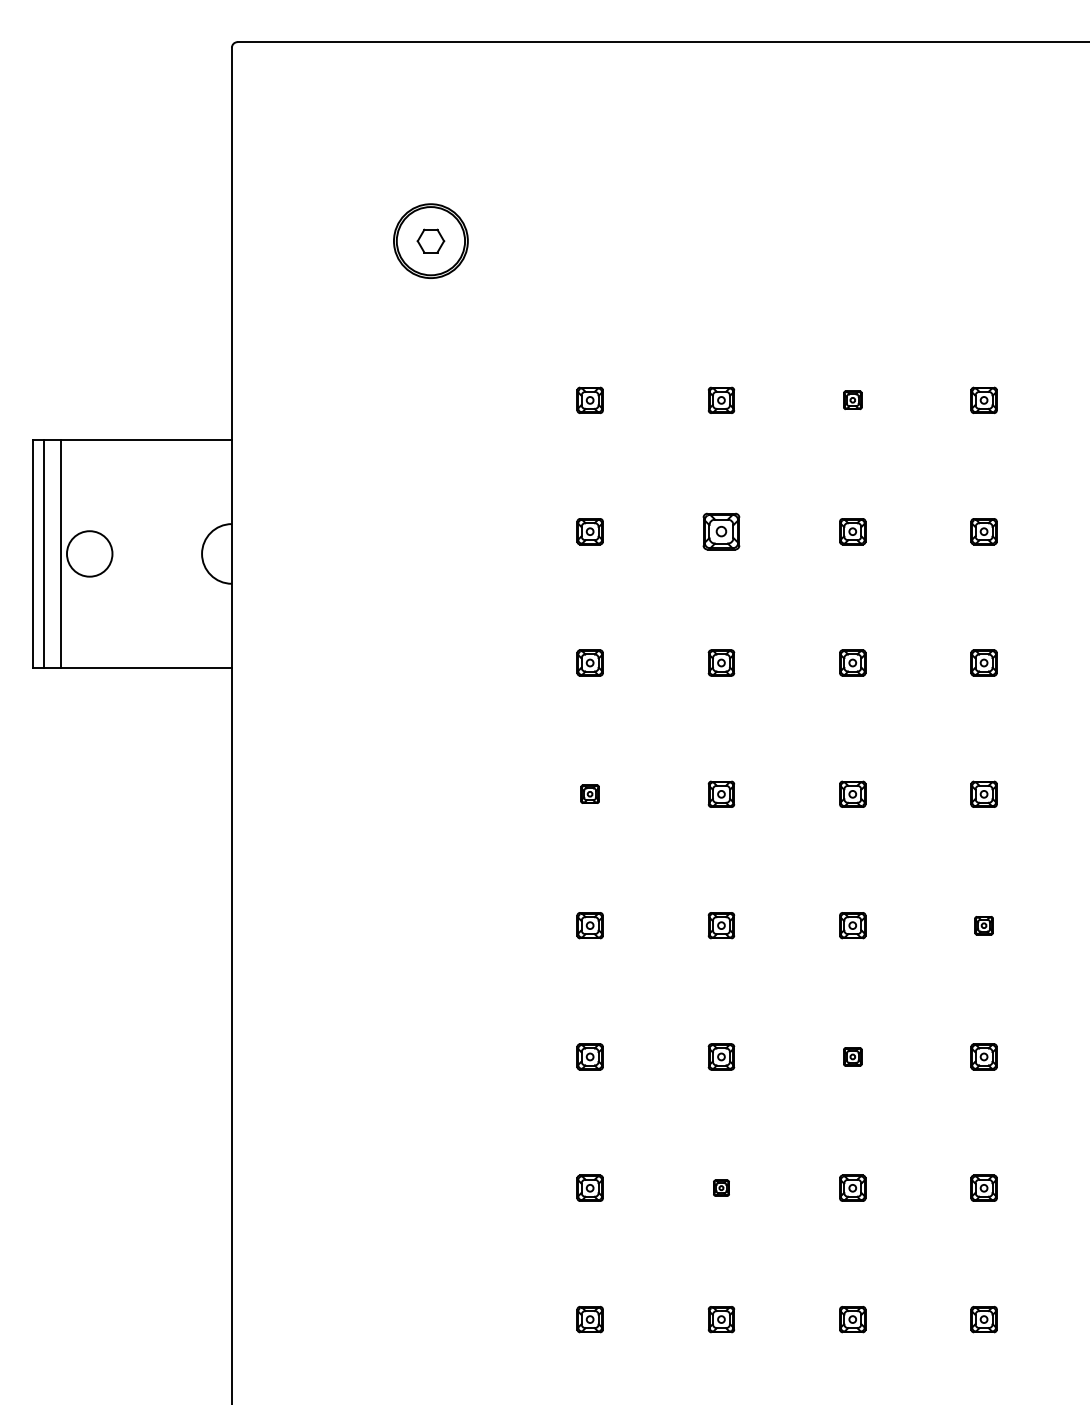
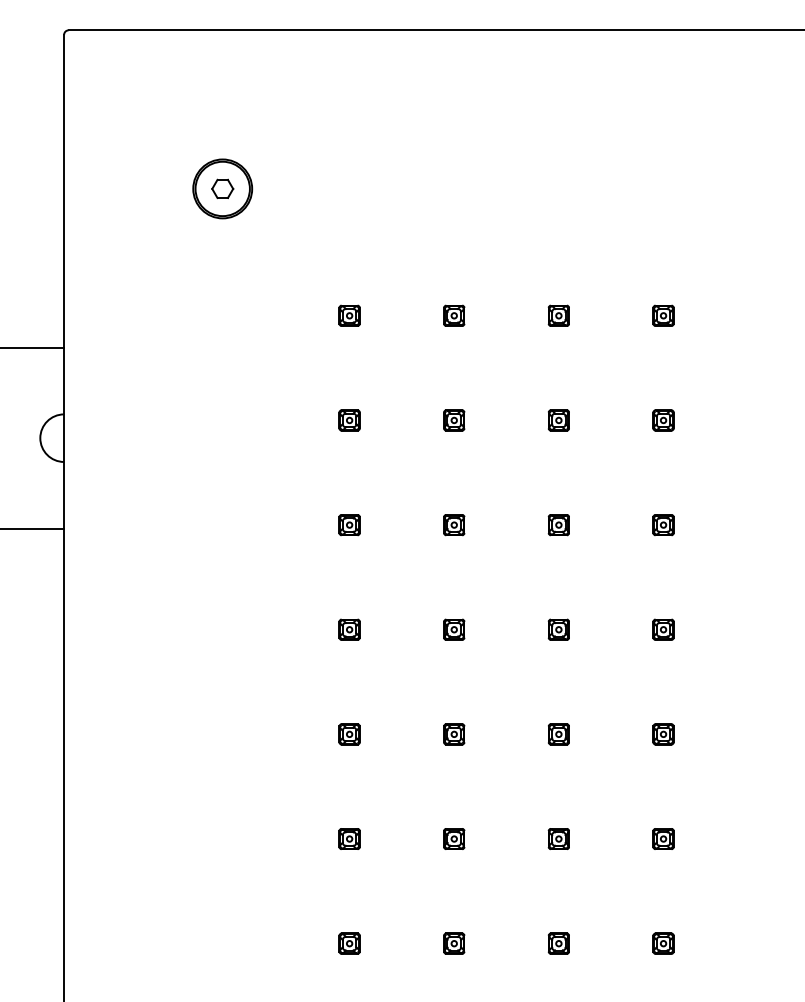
part: (852, 399) -> (558, 315), size x1.43
part: (721, 531) -> (454, 420), size x0.71
part: (589, 793) -> (349, 629), size x1.43
part: (983, 925) -> (663, 734), size x1.43
part: (852, 1056) -> (558, 838), size x1.43
part: (721, 1187) -> (454, 943), size x1.67

